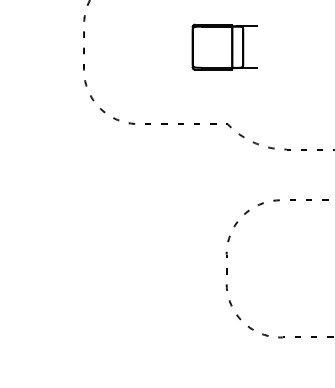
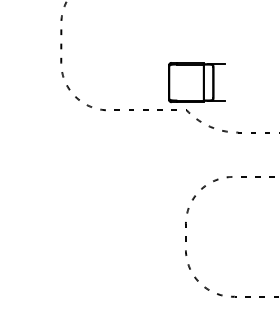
part: (224, 46) -> (197, 81), moved

